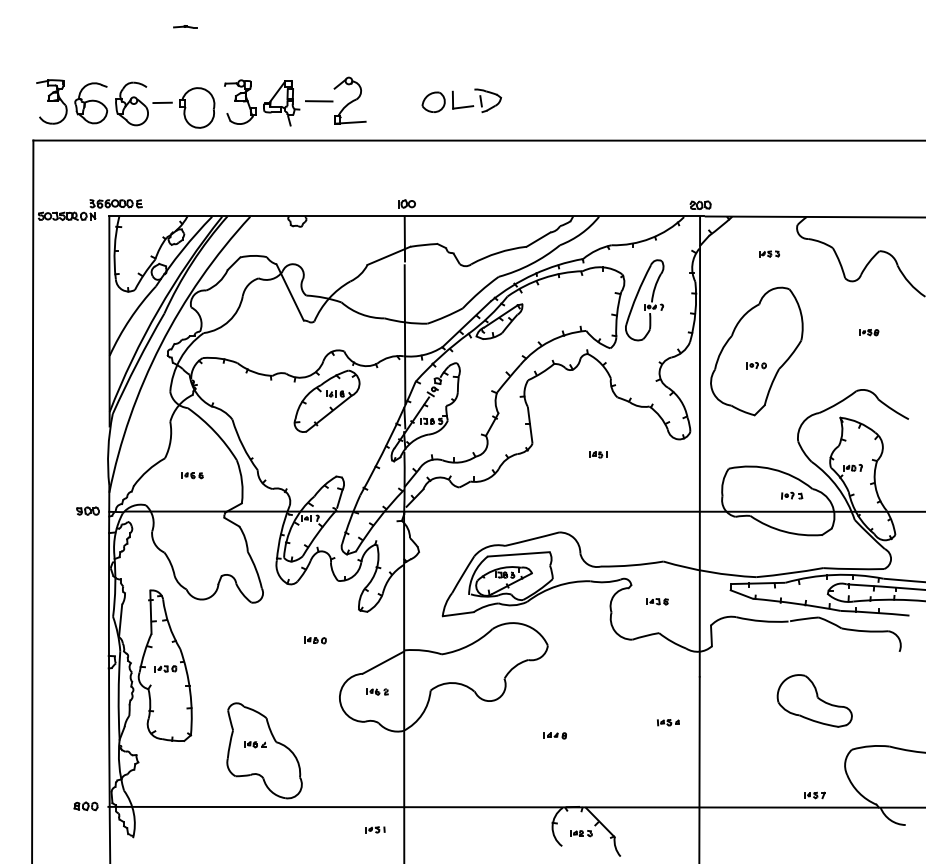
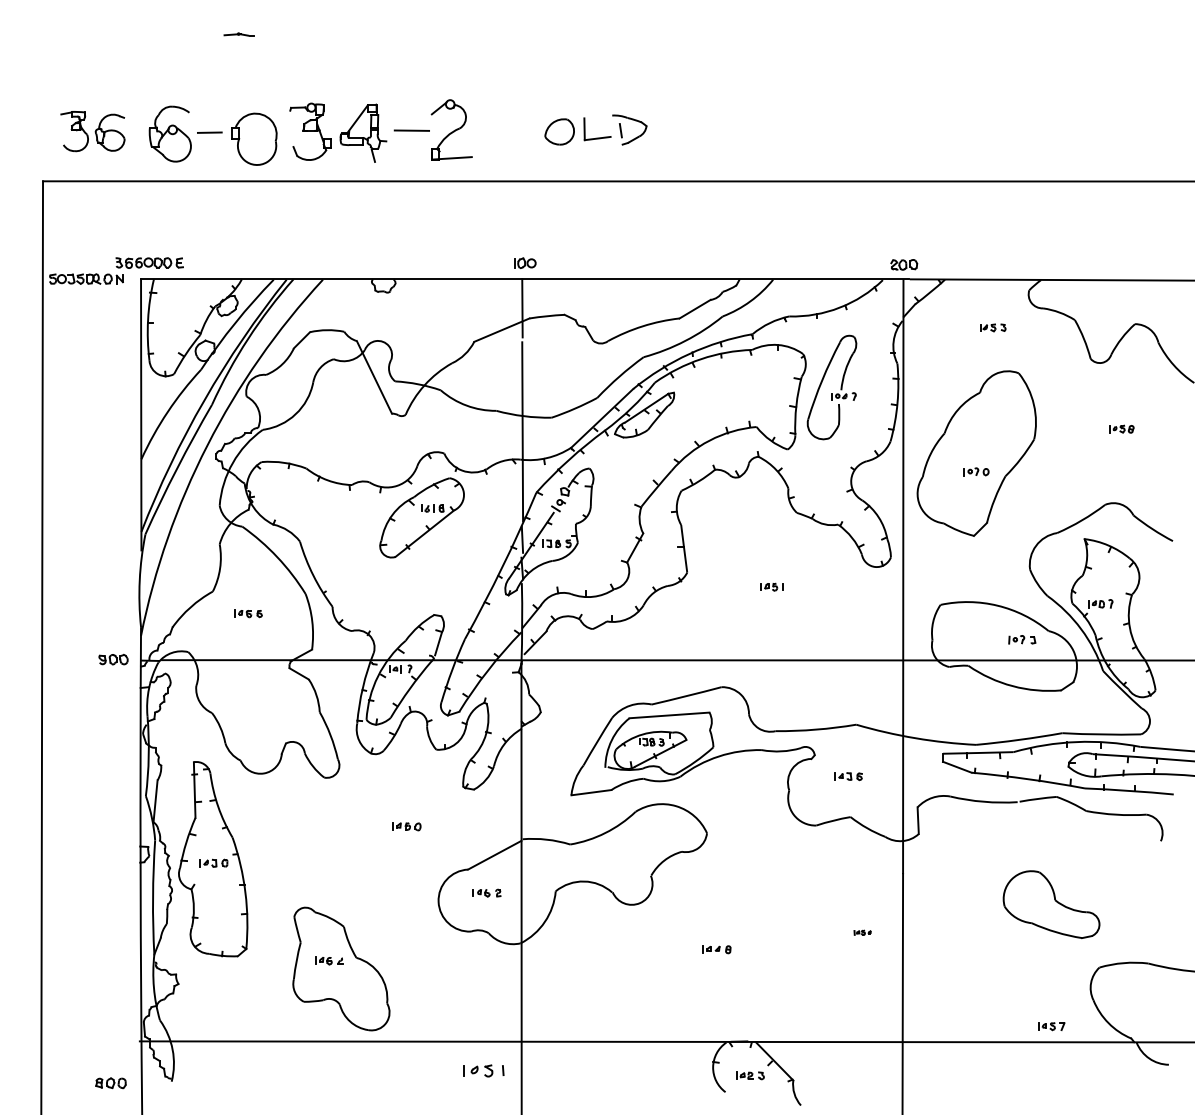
part: (71, 101) -> (92, 130), size x0.7
part: (668, 722) -> (862, 932), size x0.6
part: (85, 806) -> (110, 1083), moved
part: (375, 829) -> (484, 1070), size x1.6

